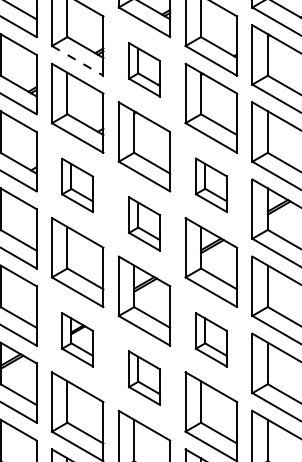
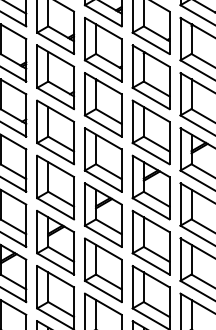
line: (77, 60) -> (55, 43), dashed -> solid
part: (144, 69) -> (103, 49), size x1.67
part: (211, 184) -> (151, 131), size x1.67
part: (77, 185) -> (55, 132), size x1.67
part: (144, 223) -> (103, 159), size x1.67
part: (77, 339) -> (55, 242), size x1.67
part: (211, 339) -> (151, 242), size x1.67
part: (144, 377) -> (103, 269), size x1.67

